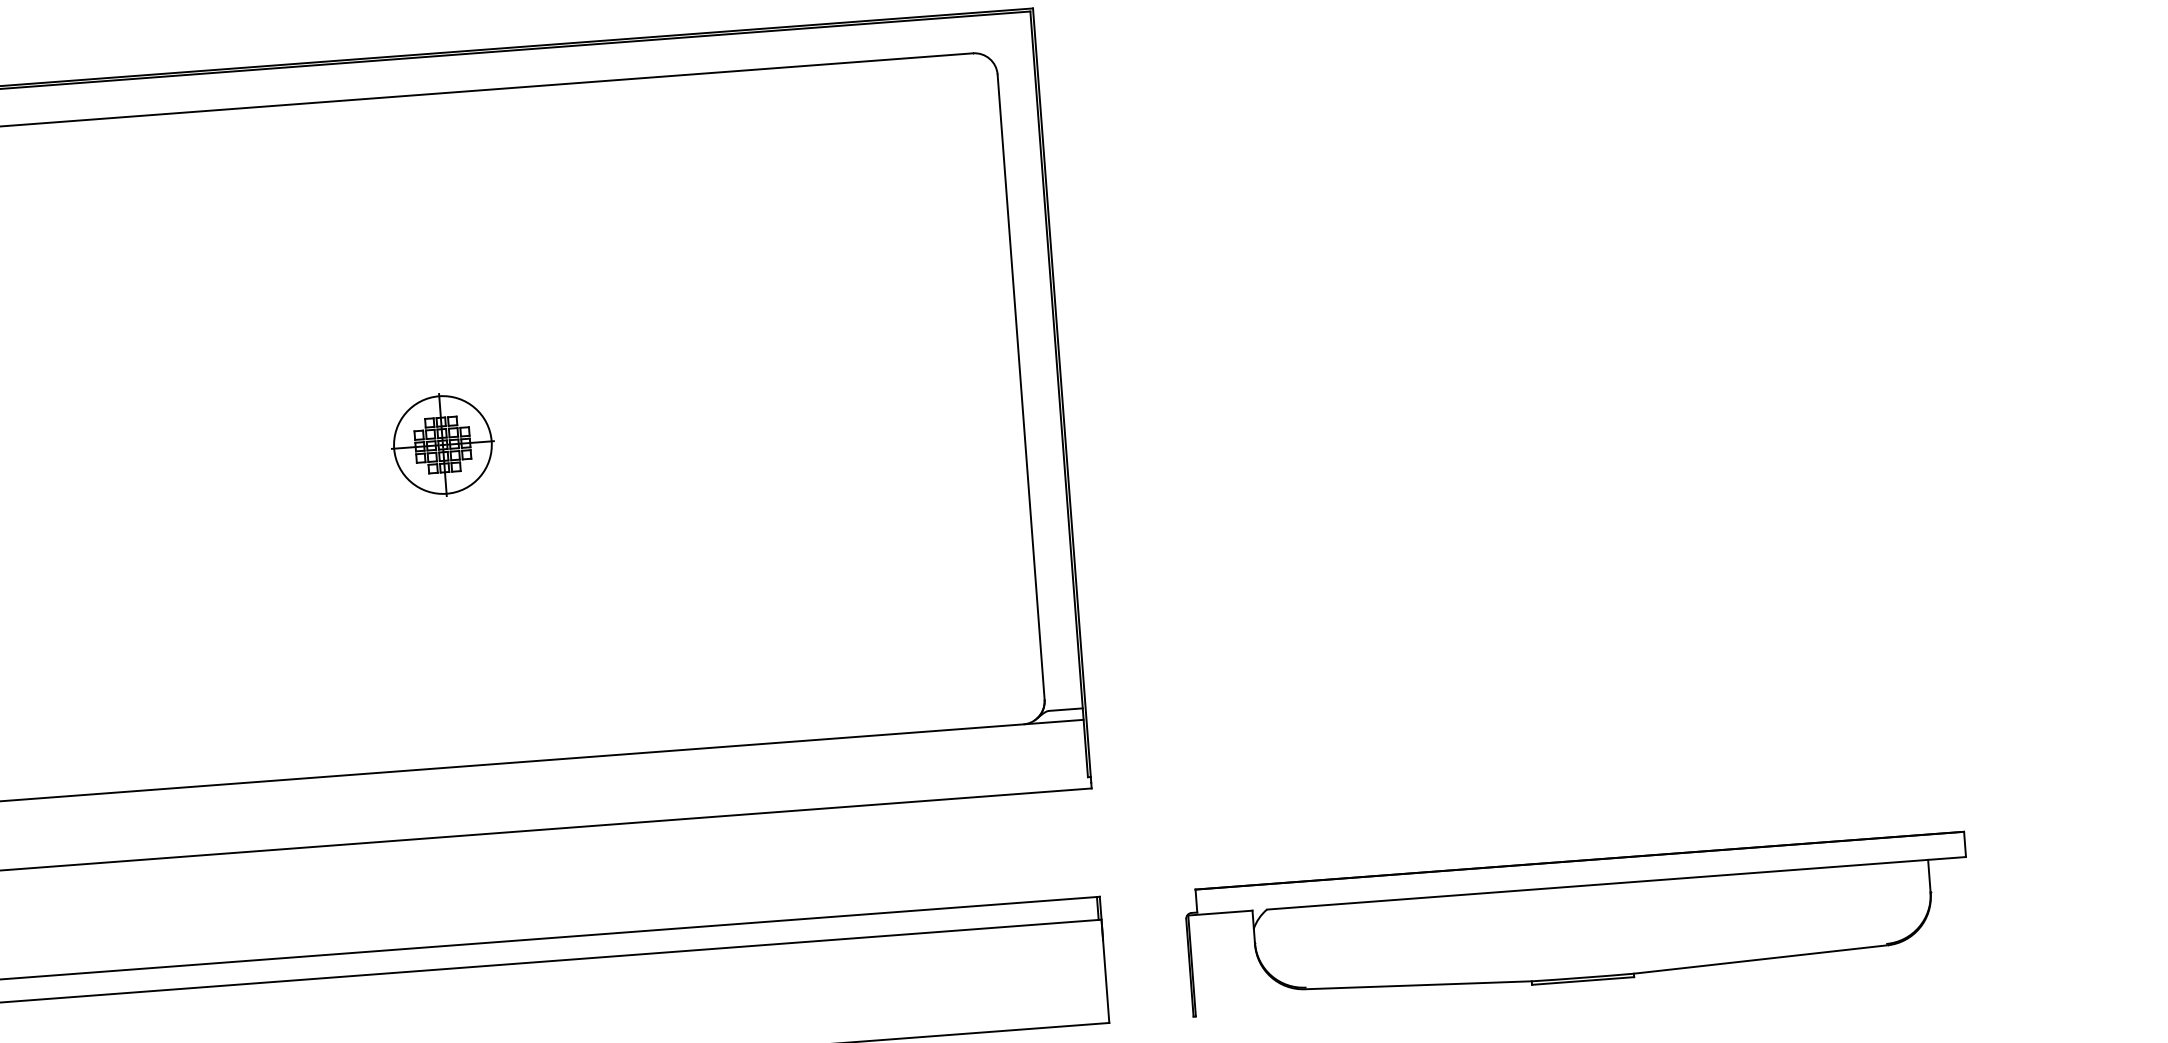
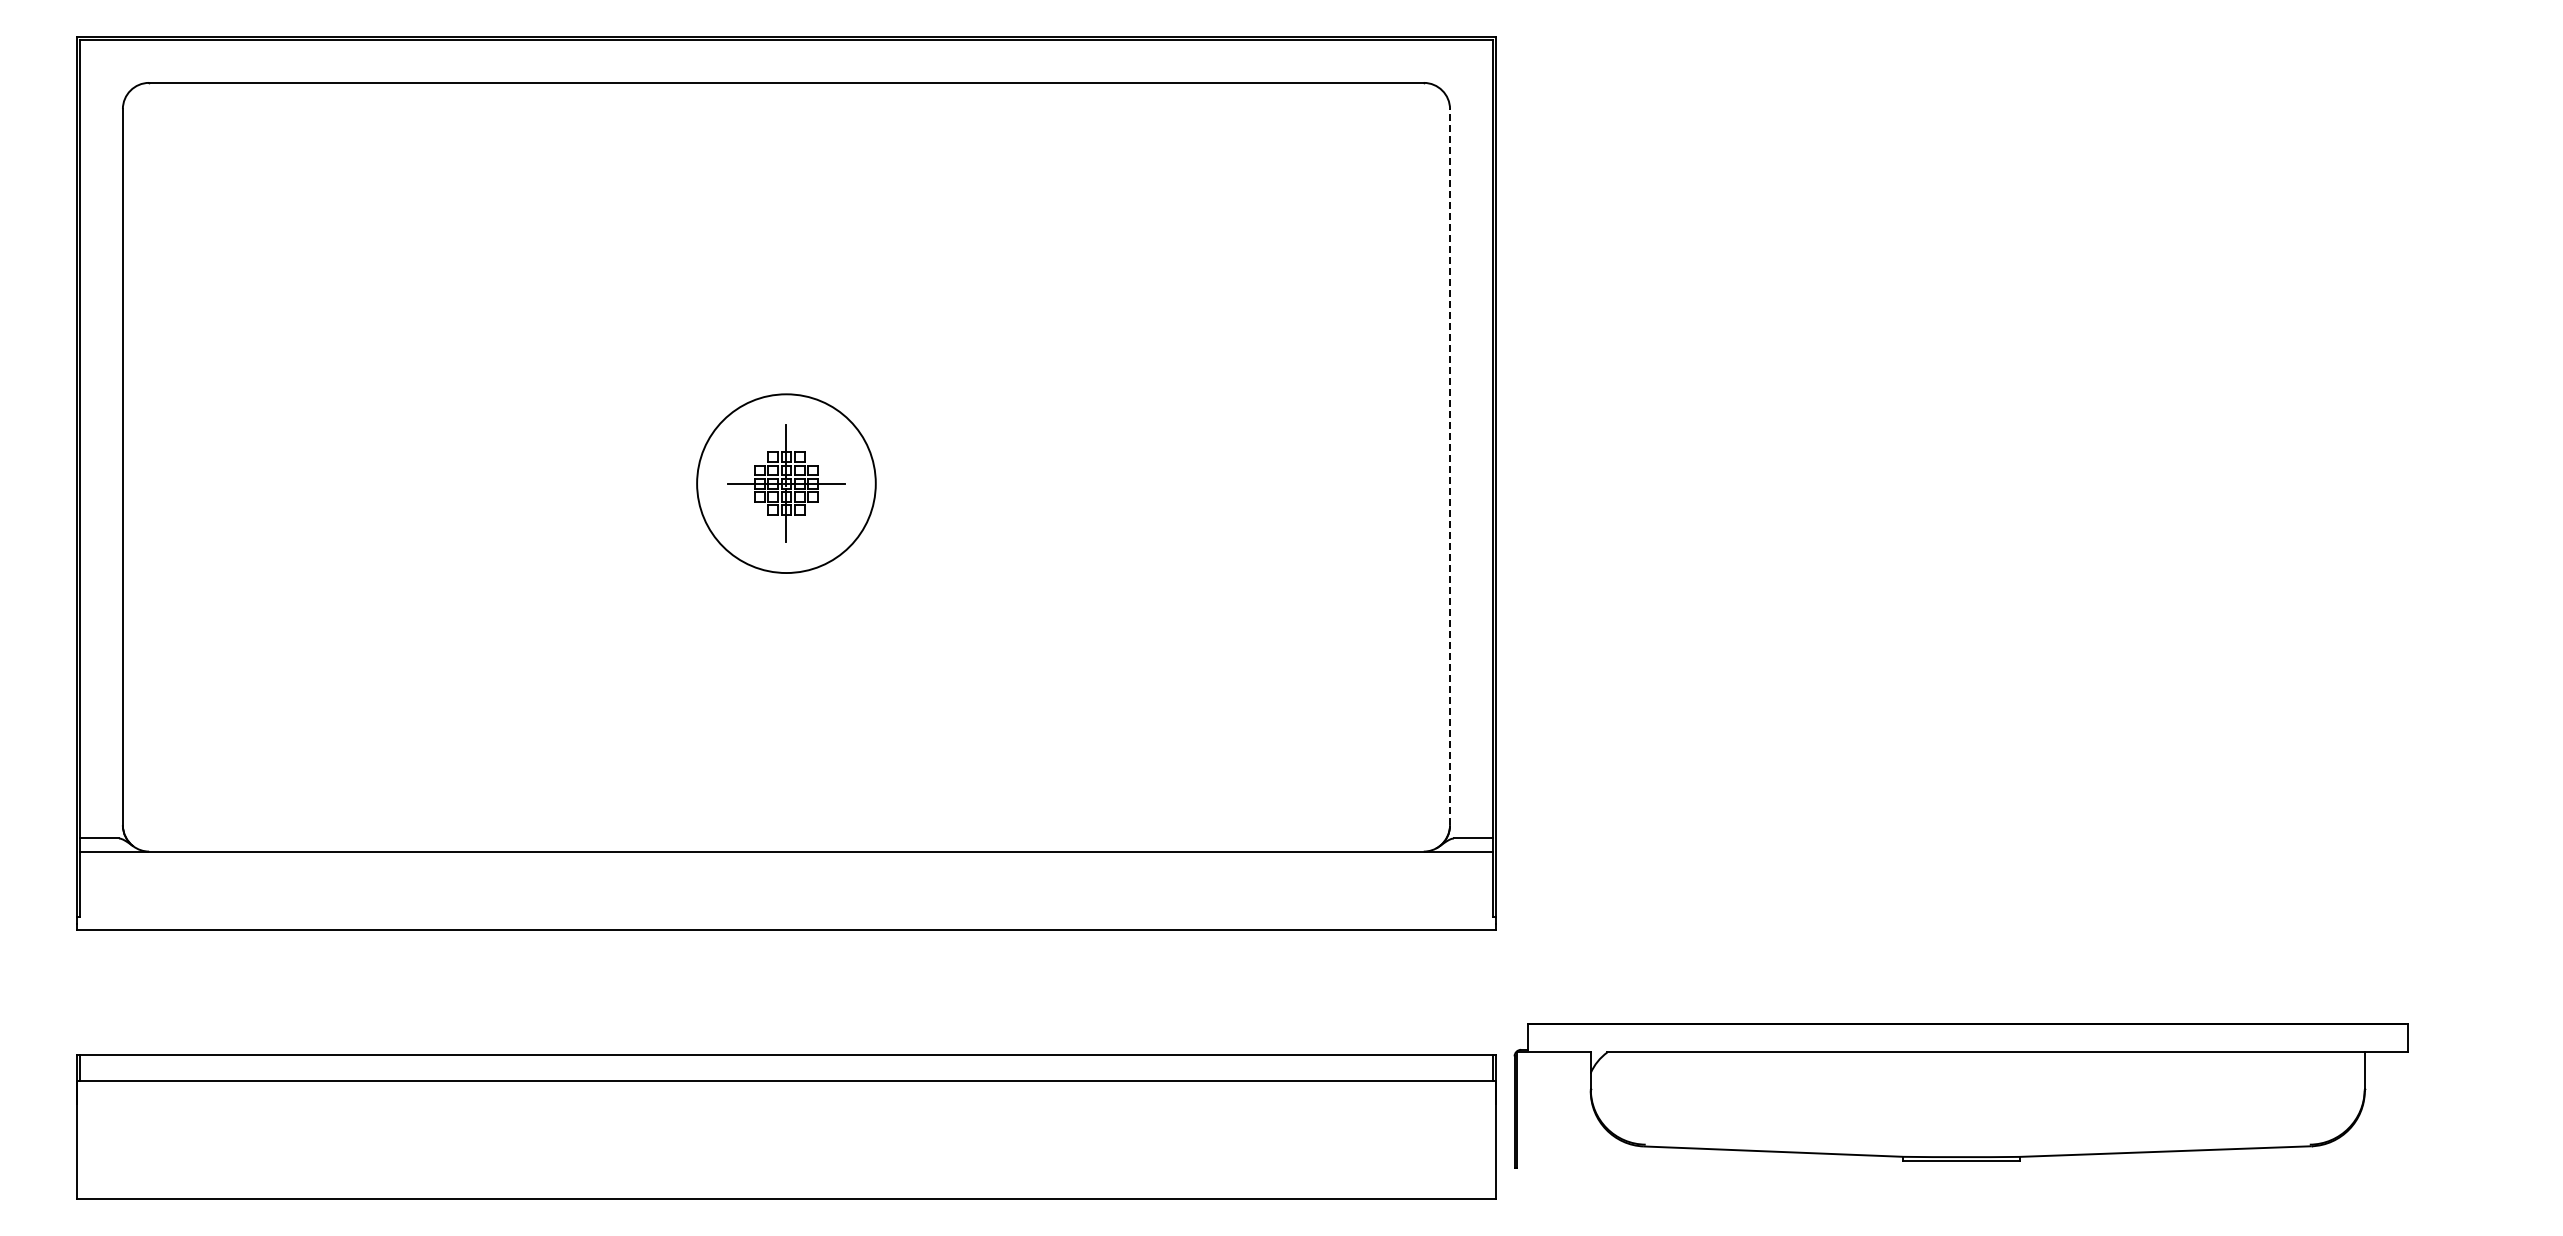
line: (1021, 386) -> (1450, 466), solid -> dashed
circle: (442, 444) -> (786, 483), size x1.6
part: (1578, 923) -> (1960, 1095), moved

